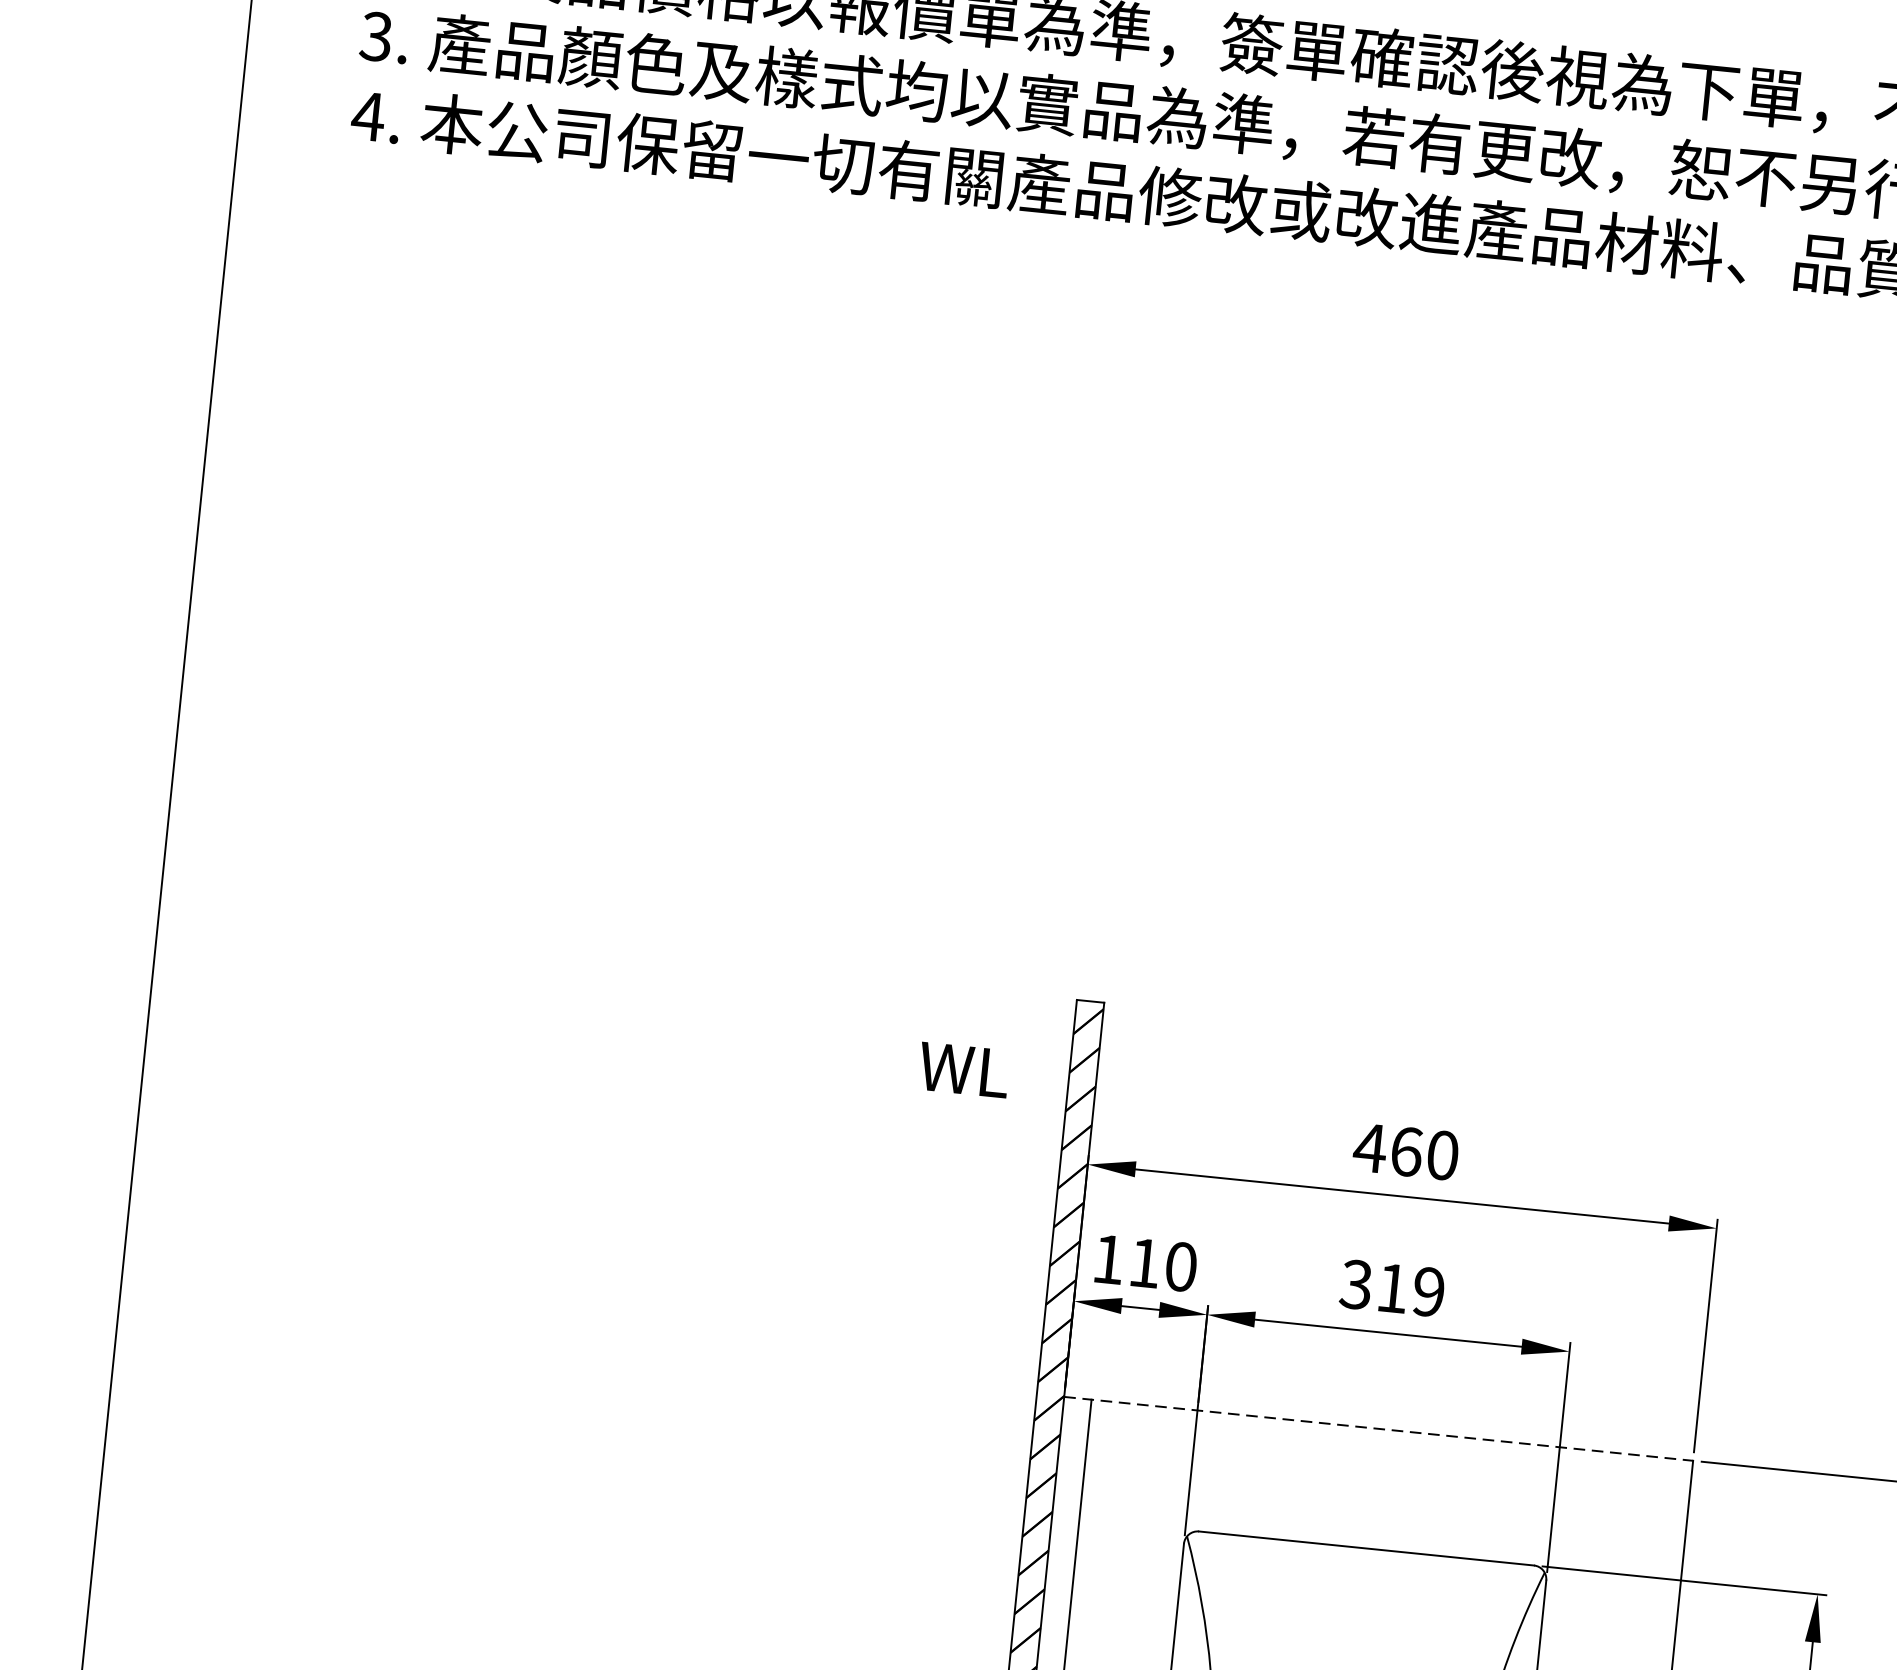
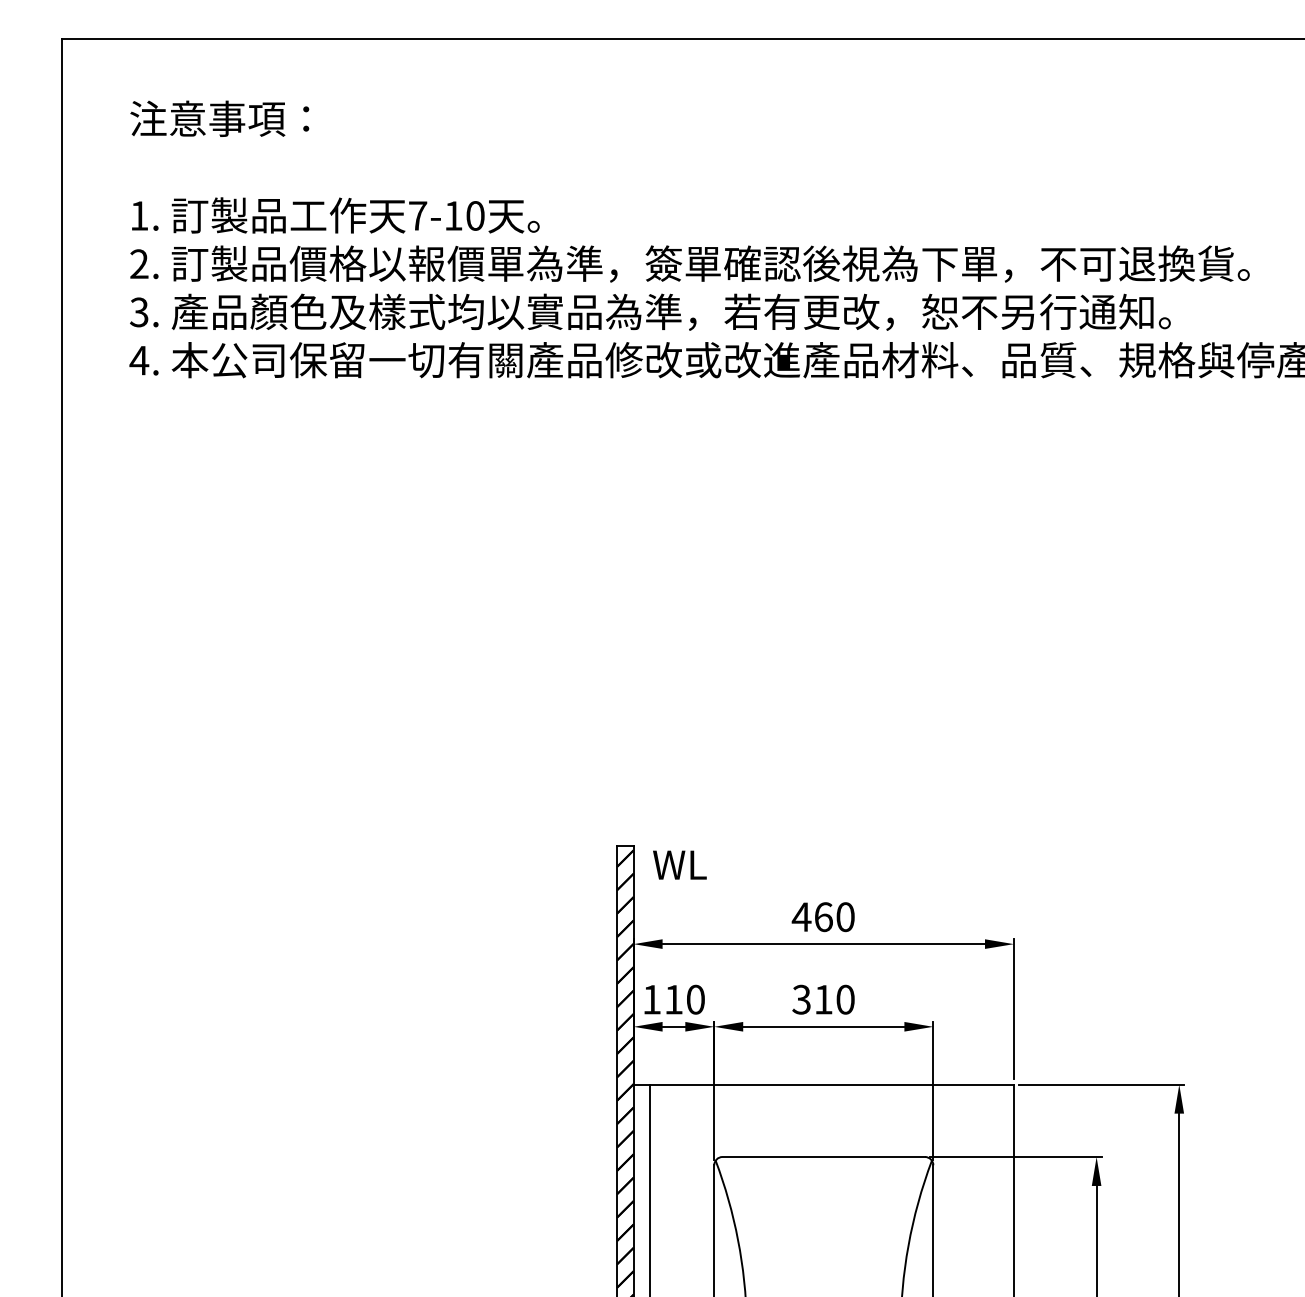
text: (963, 1068) -> (679, 864), moved
text: (1428, 1291) -> (845, 999), 319 -> 310
line: (1379, 1428) -> (824, 1084), dashed -> solid

